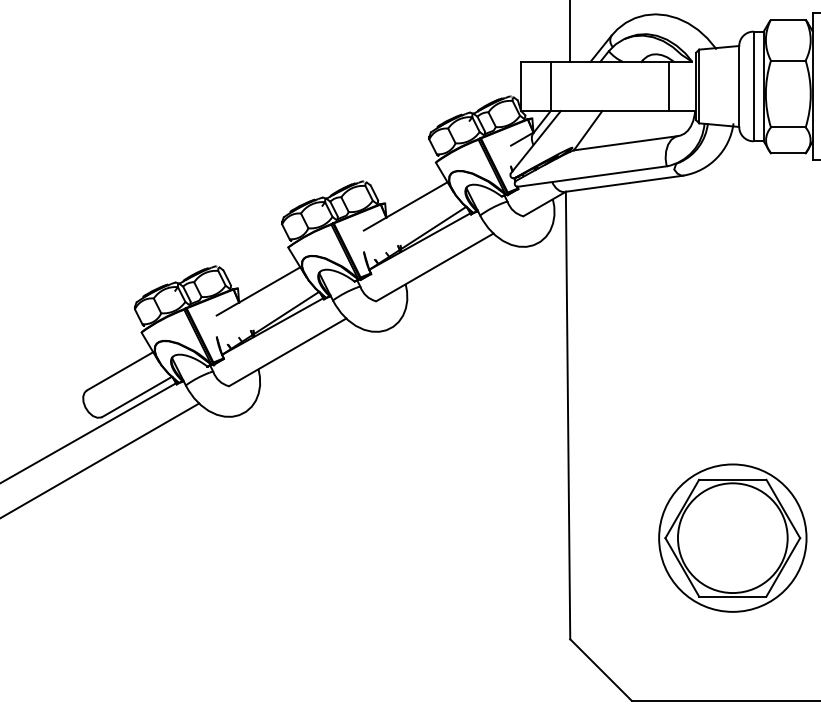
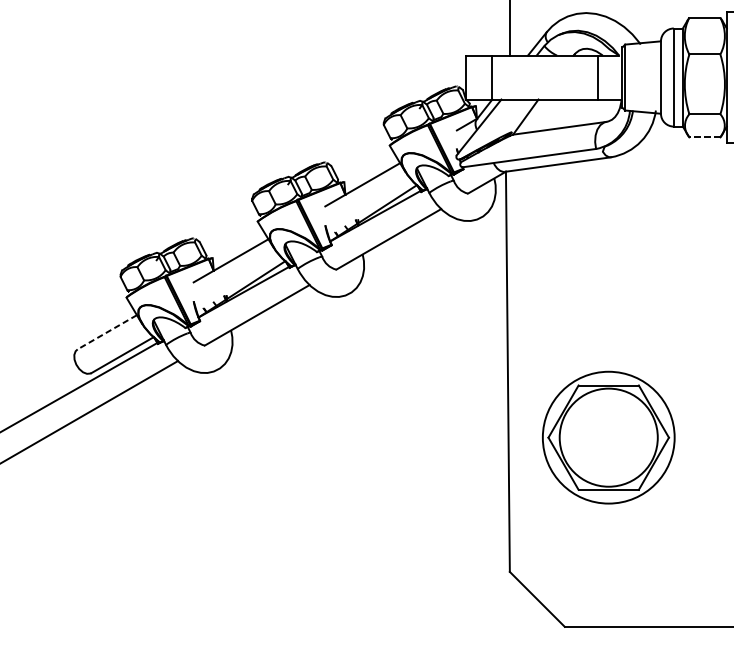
line: (787, 153) -> (704, 137), solid -> dashed
line: (119, 371) -> (106, 332), solid -> dashed
part: (732, 537) -> (608, 437), moved

